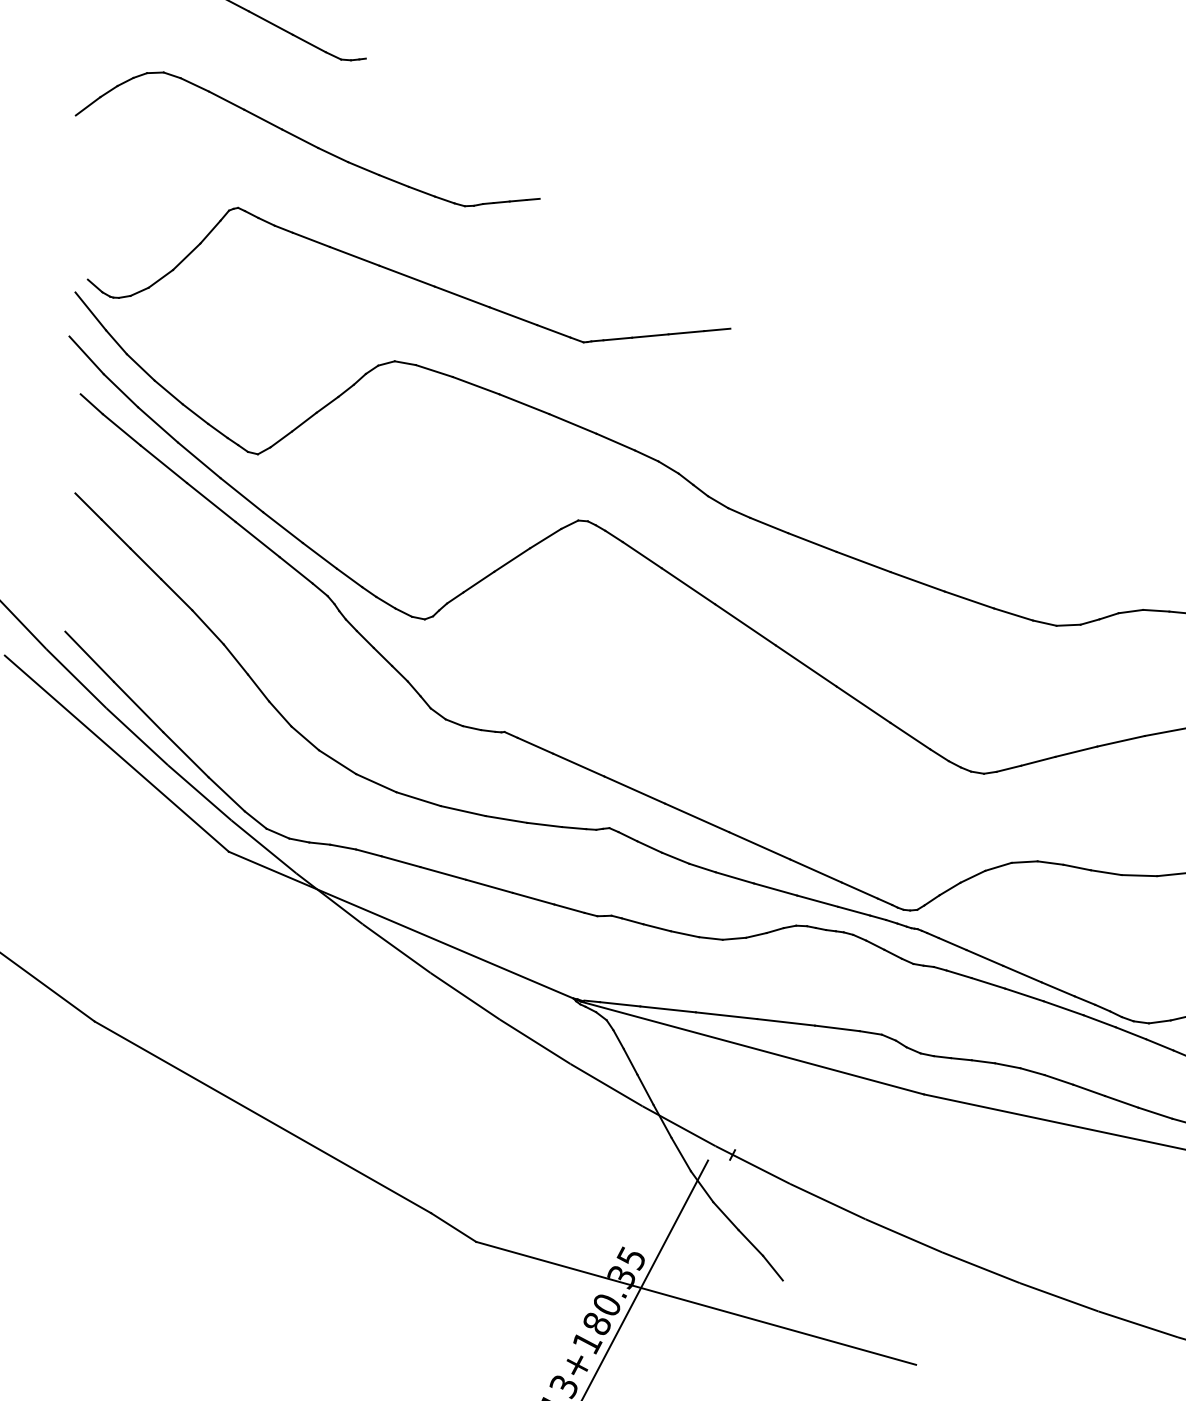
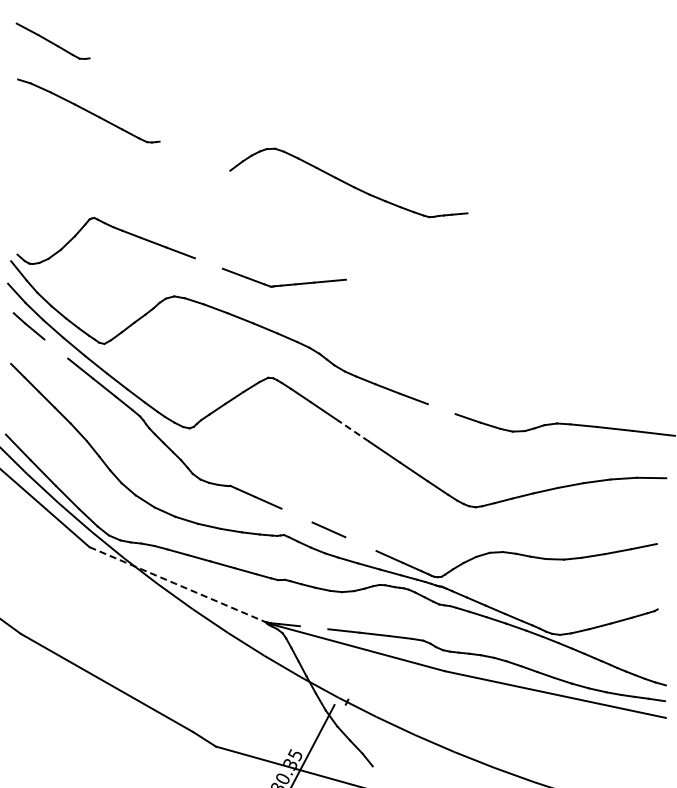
part: (307, 138) -> (348, 182), moved
line: (461, 296) -> (208, 263), removed
line: (164, 463) -> (56, 348), removed
line: (917, 582) -> (441, 409), removed
line: (745, 625) -> (353, 431), solid -> dashed
line: (633, 789) -> (296, 515), removed
line: (758, 846) -> (360, 544), removed
line: (404, 926) -> (179, 585), solid -> dashed
line: (666, 1008) -> (313, 627), removed

